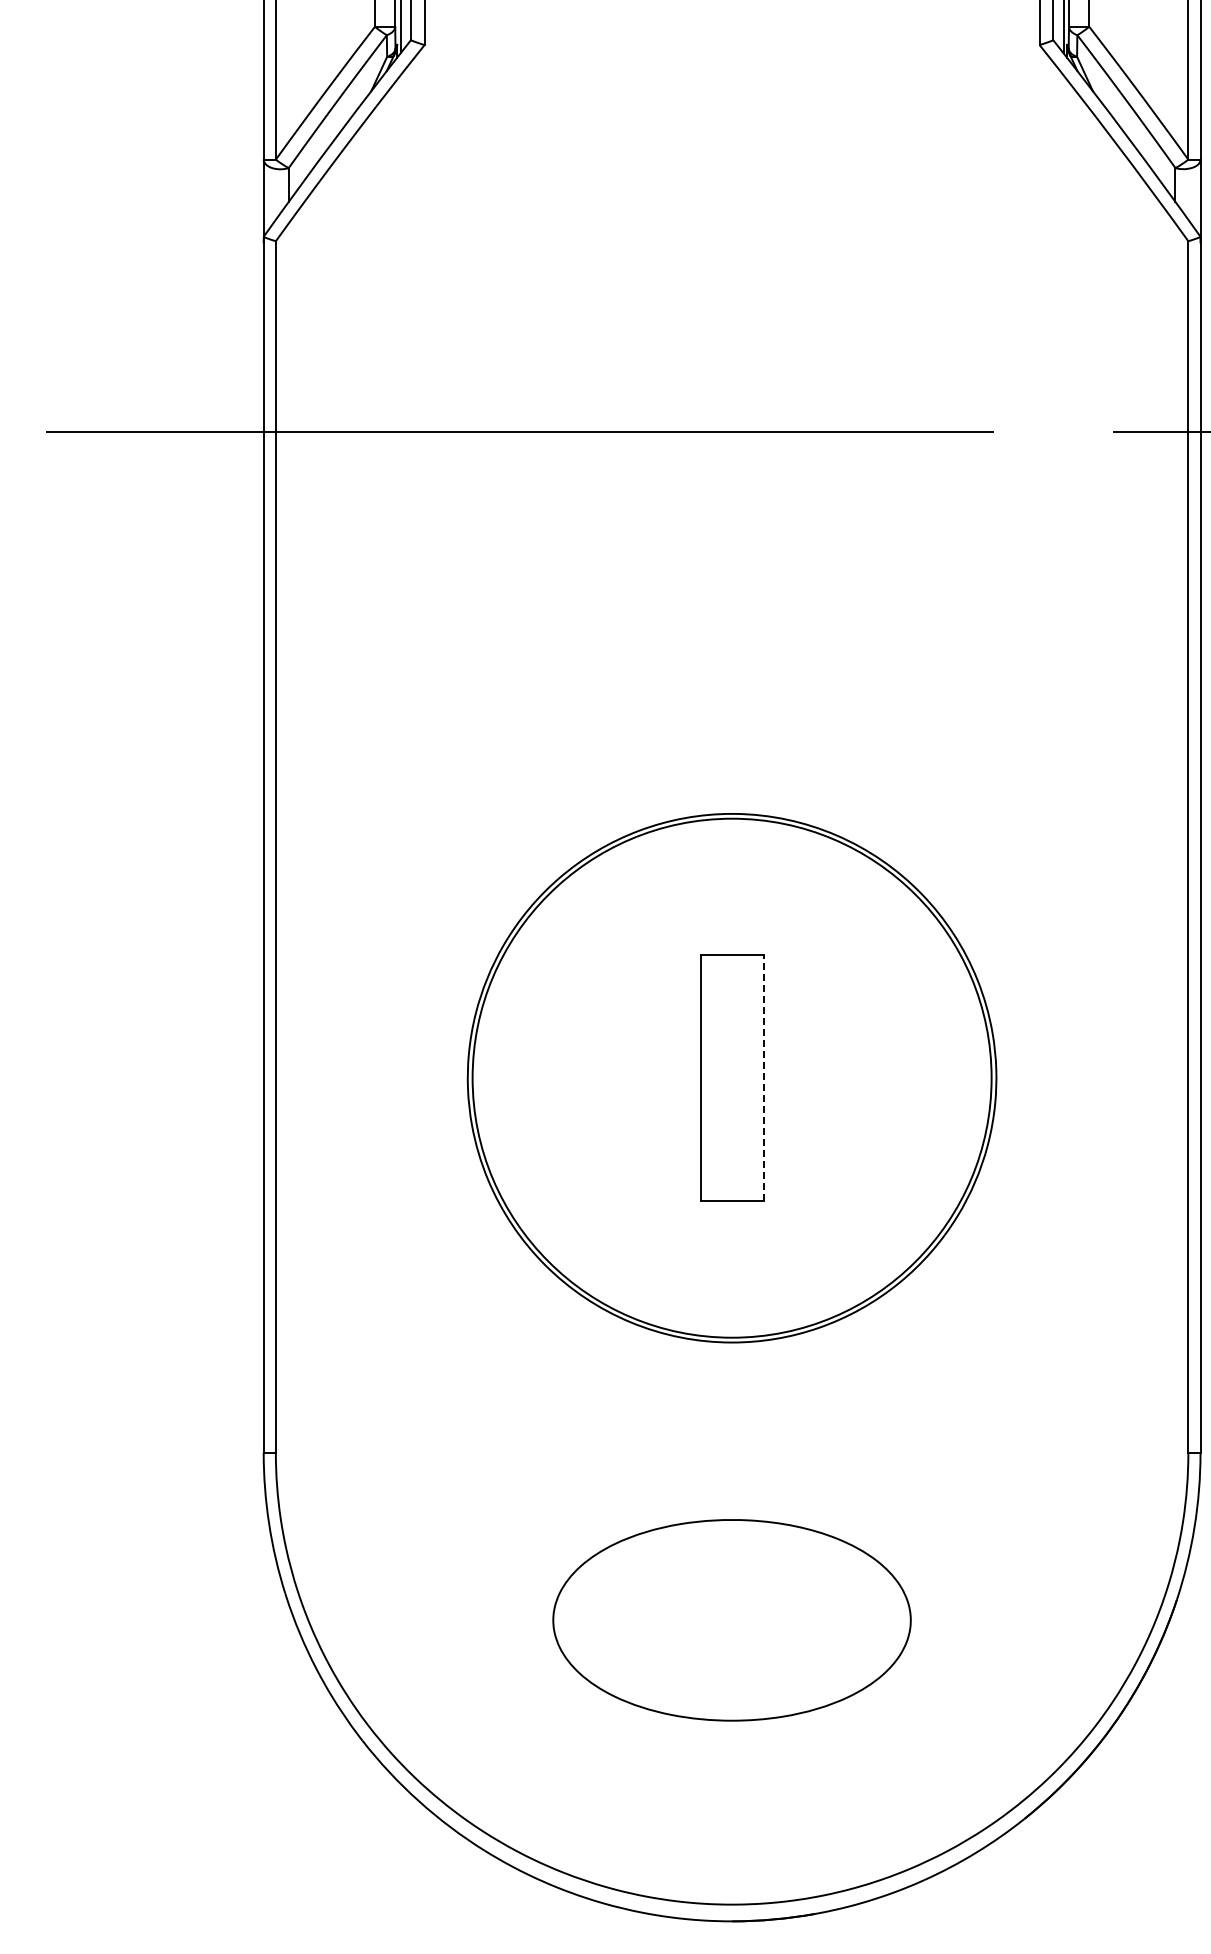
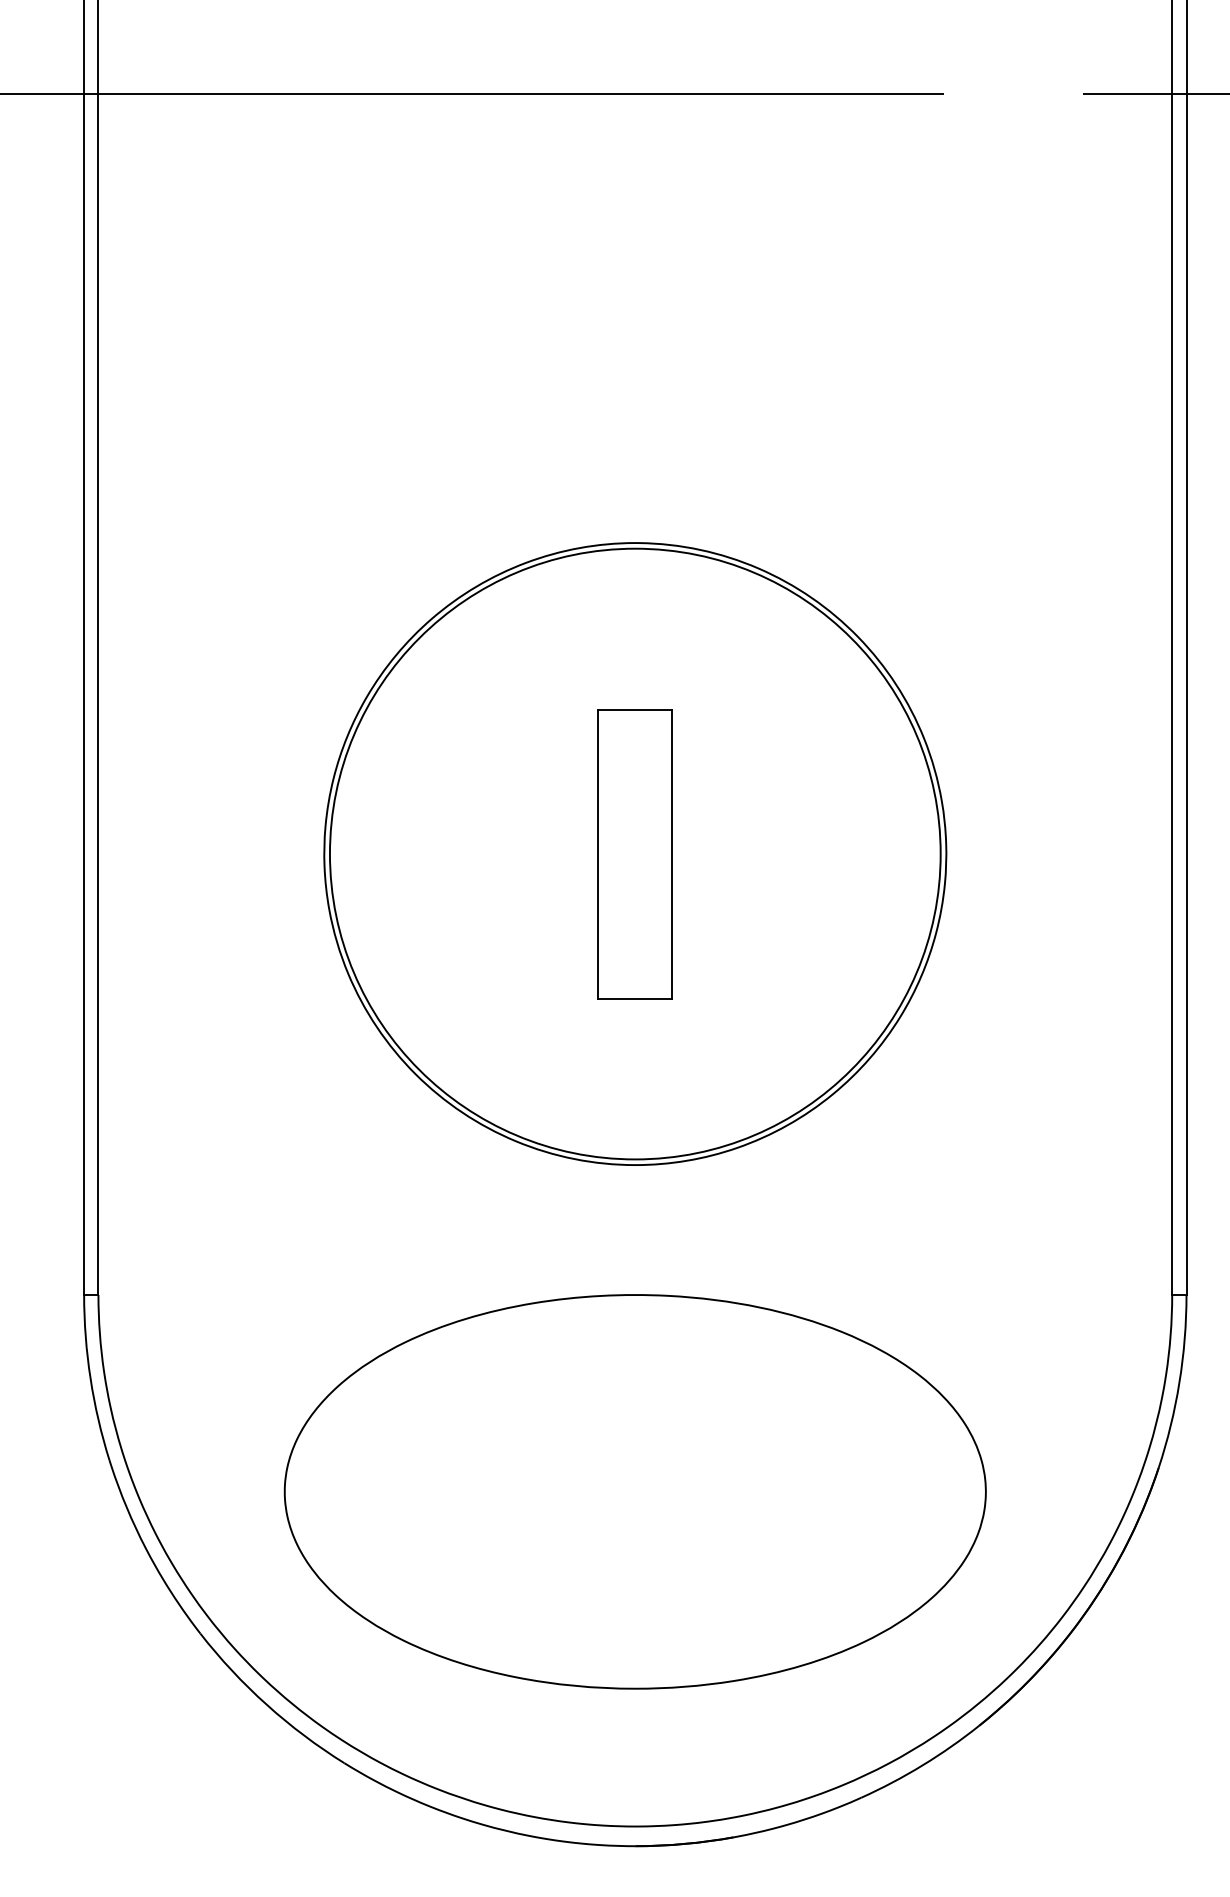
line: (763, 1078) -> (672, 854), dashed -> solid
part: (731, 1620) -> (634, 1492), size x1.67

